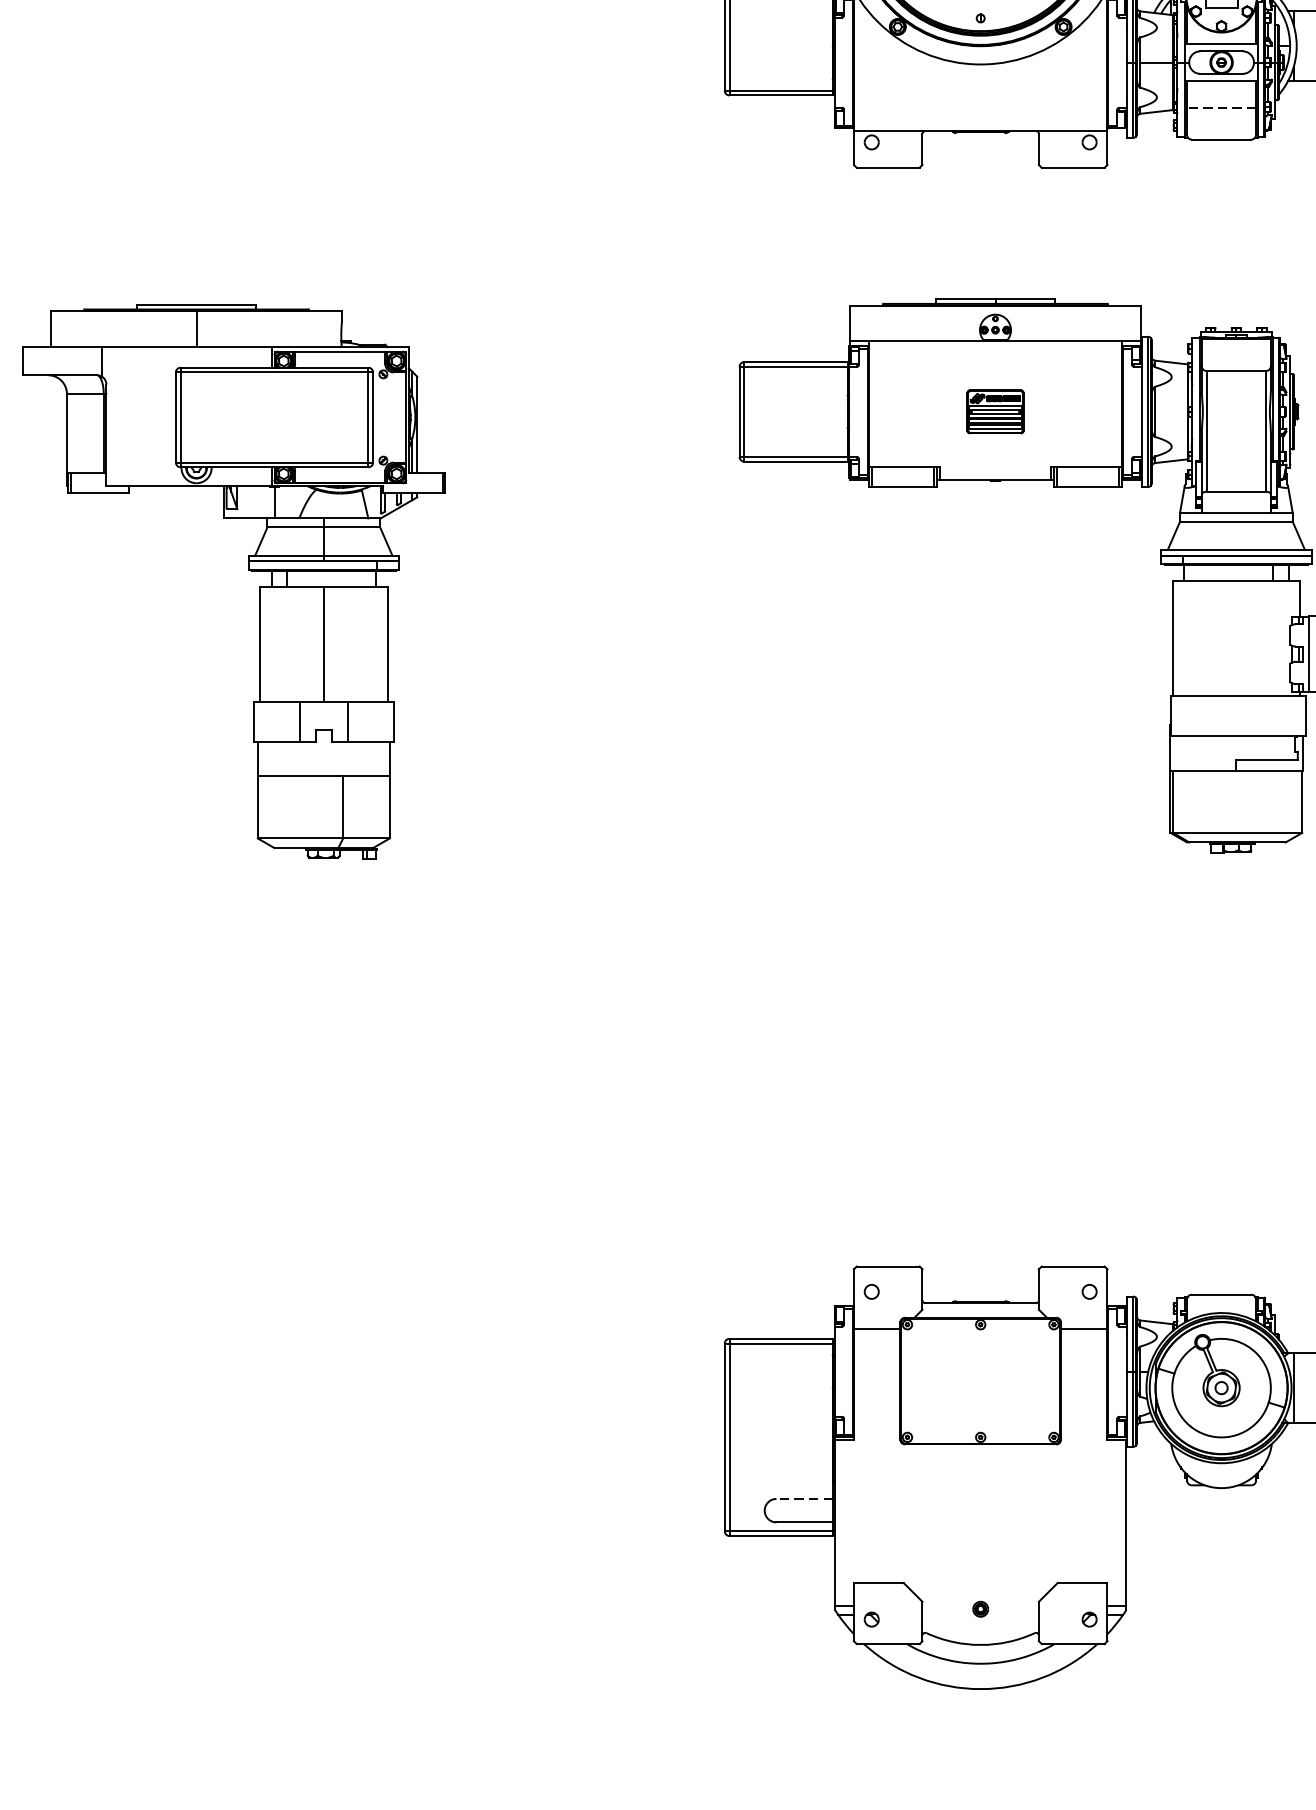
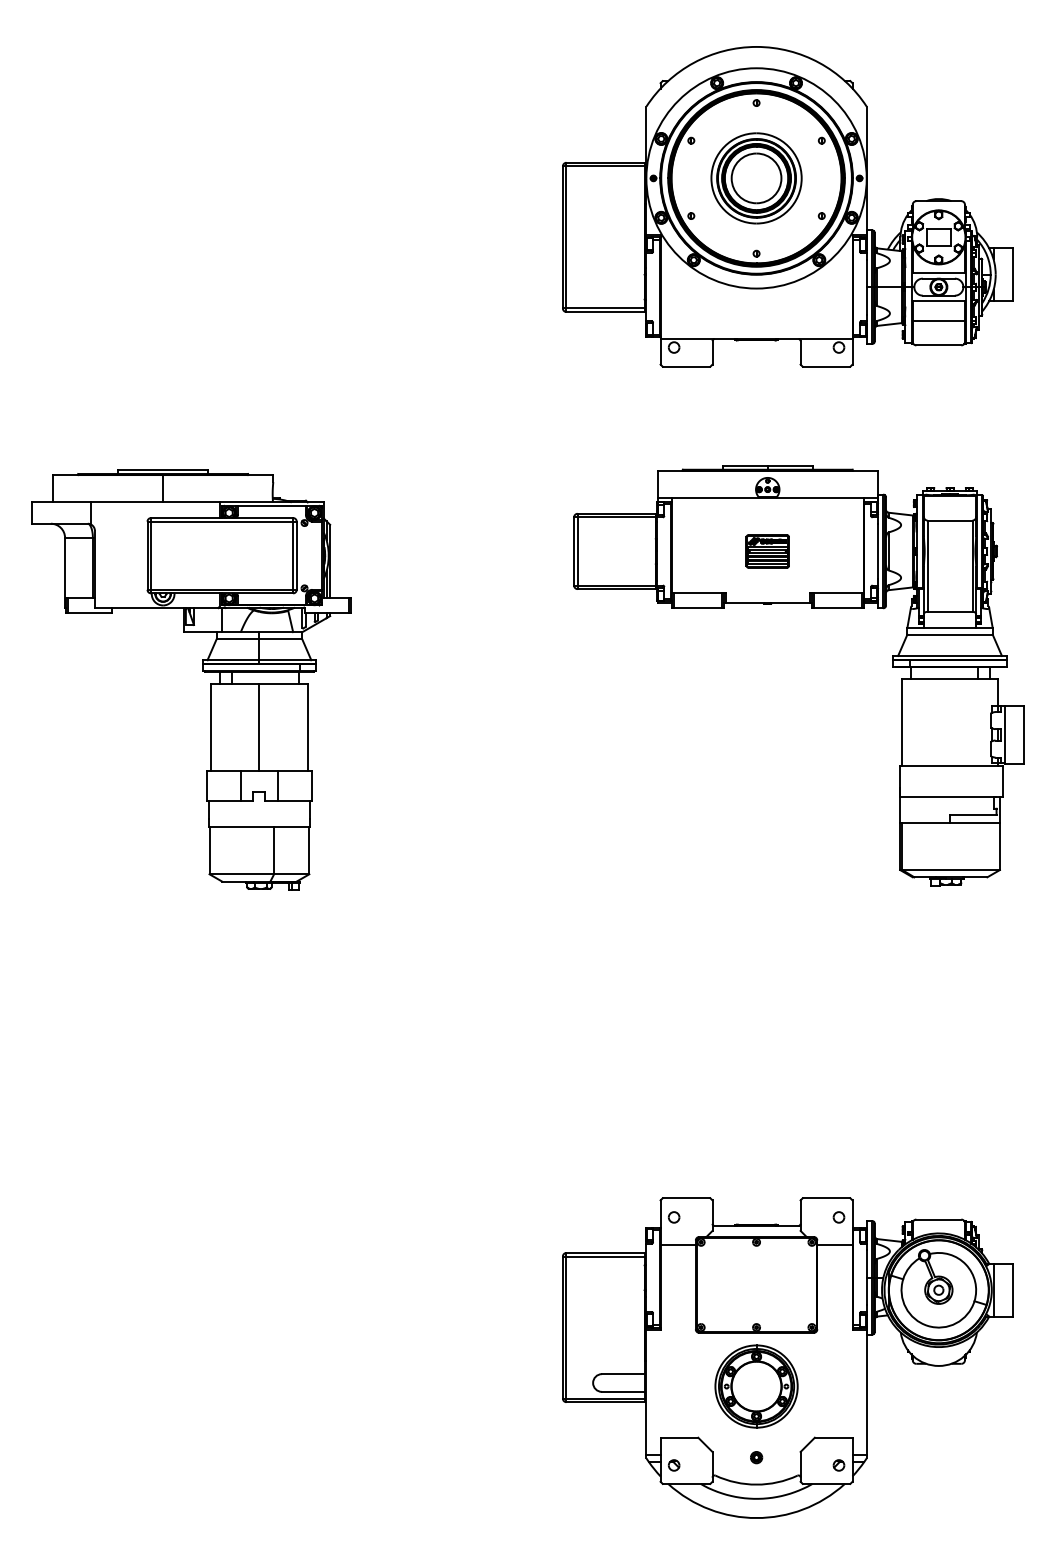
line: (1221, 107) -> (938, 321), dashed -> solid
line: (803, 1499) -> (622, 1374), dashed -> solid
part: (980, 1515) -> (756, 1386), added

